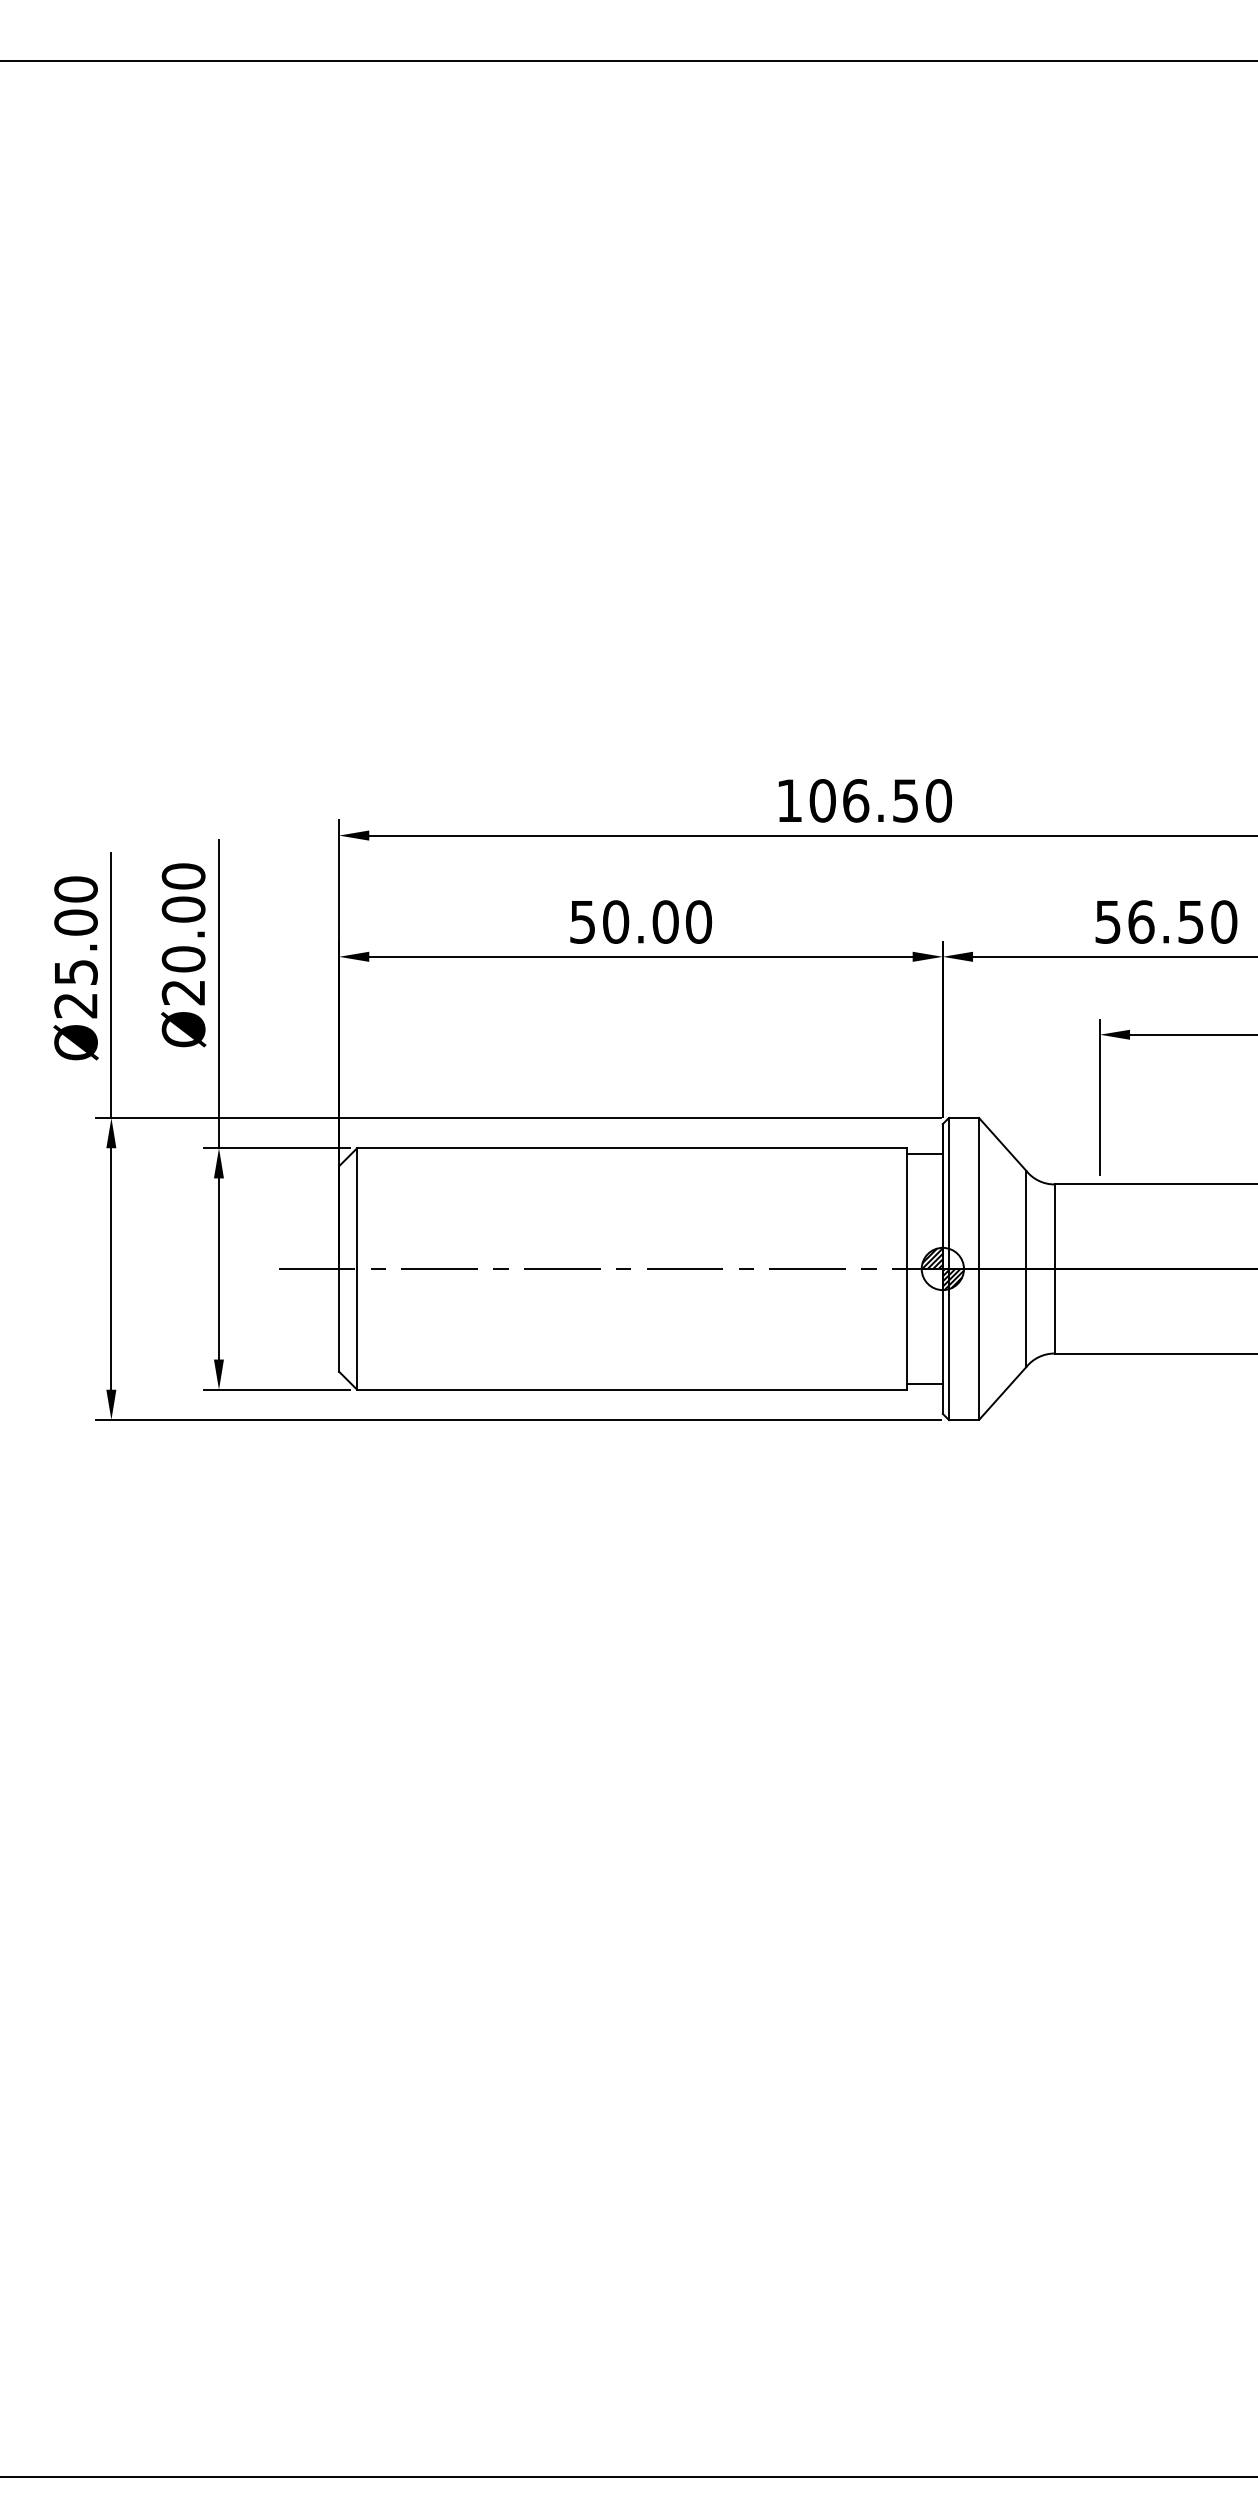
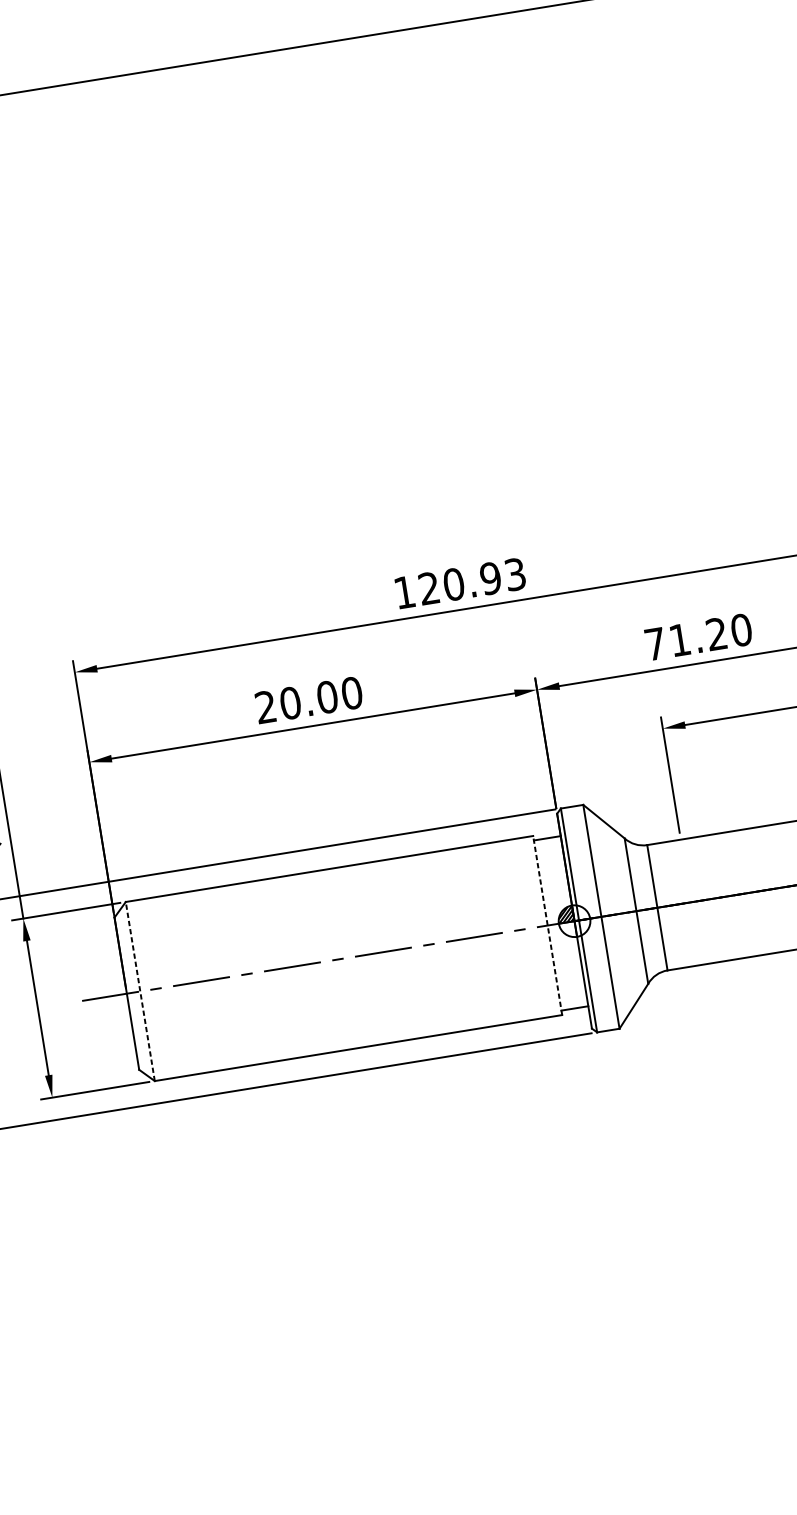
text: (880, 800) -> (472, 581), 106.50 -> 120.93
text: (582, 921) -> (265, 706), 50.00 -> 20.00
text: (1149, 921) -> (686, 638), 56.50 -> 71.20
line: (357, 1268) -> (140, 991), solid -> dashed
line: (906, 1268) -> (547, 925), solid -> dashed
hatch: (952, 1279) -> (582, 927), removed

